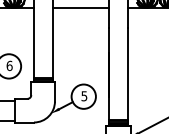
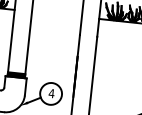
line: (80, 8) -> (56, 14), removed
text: (84, 96) -> (51, 93), 5 -> 4

